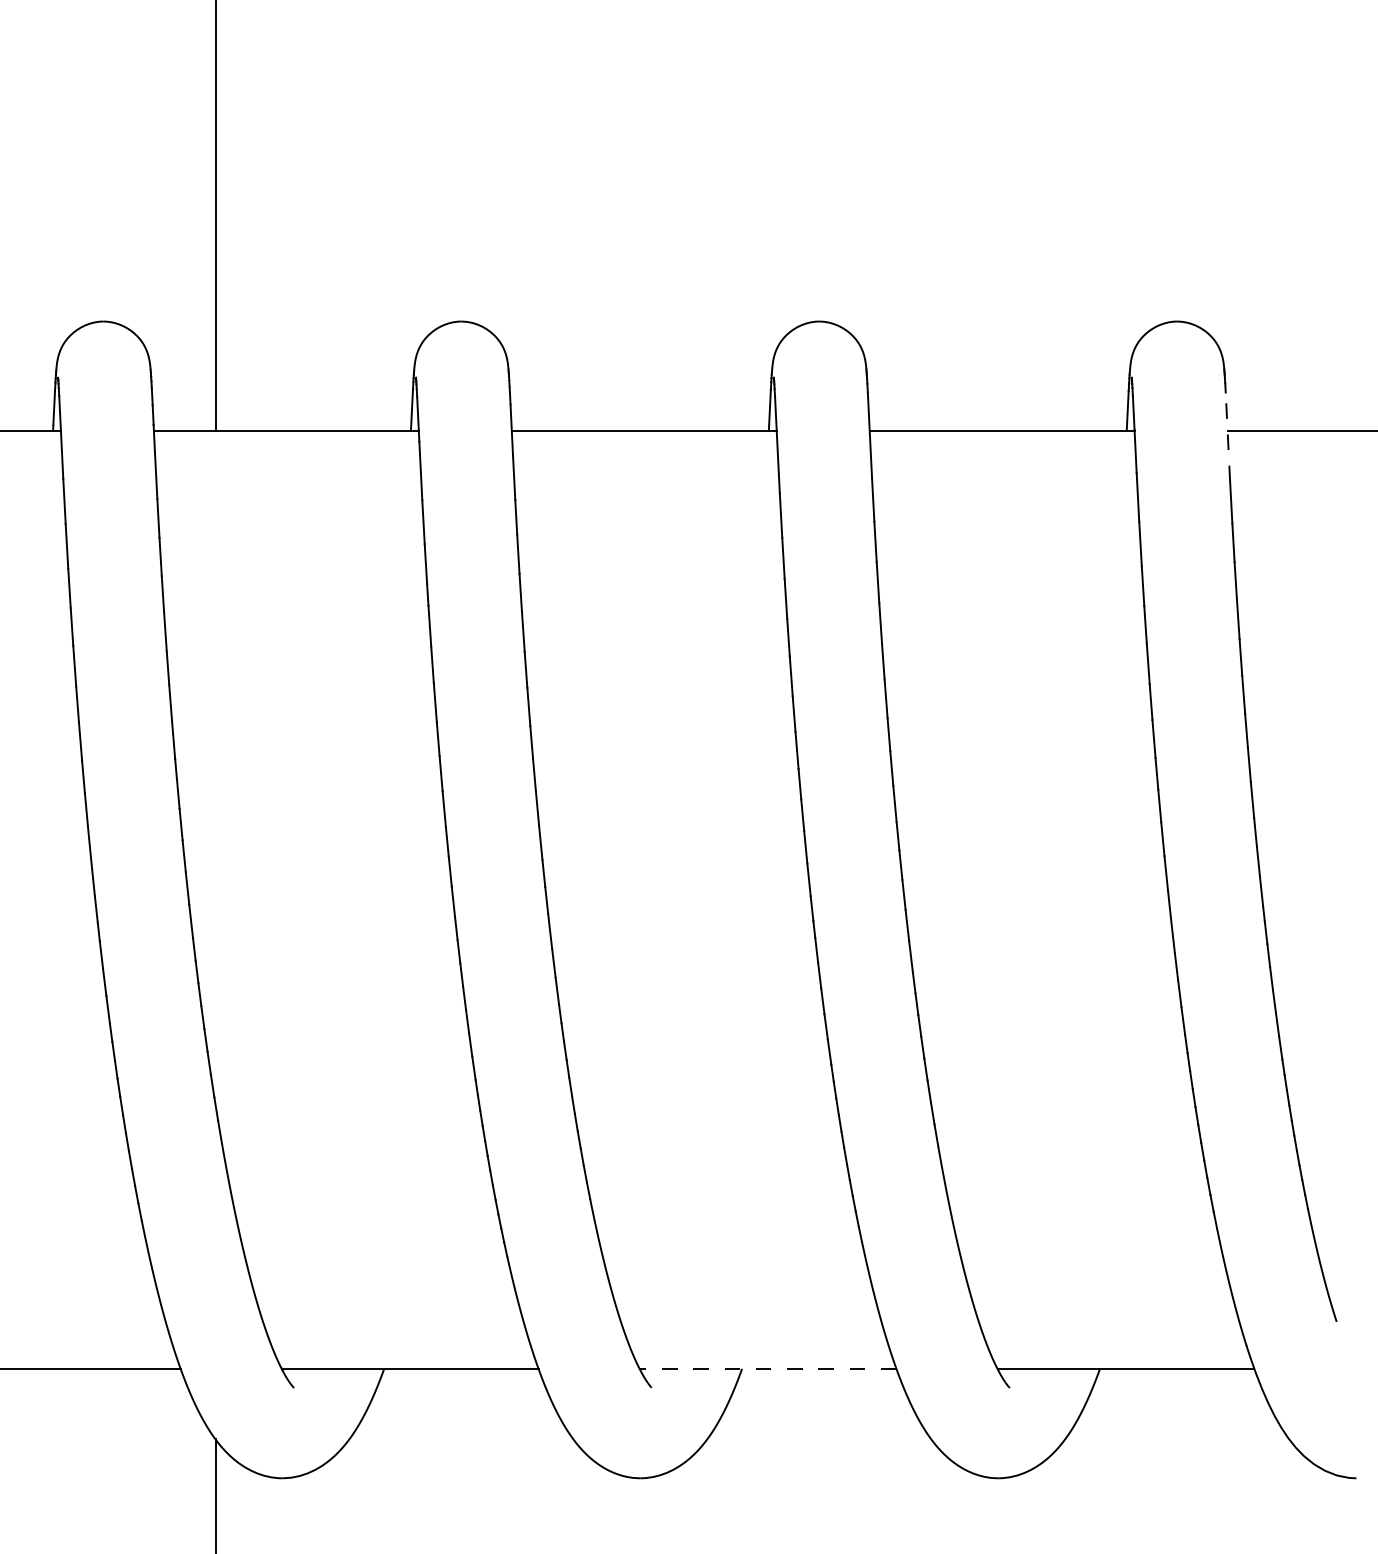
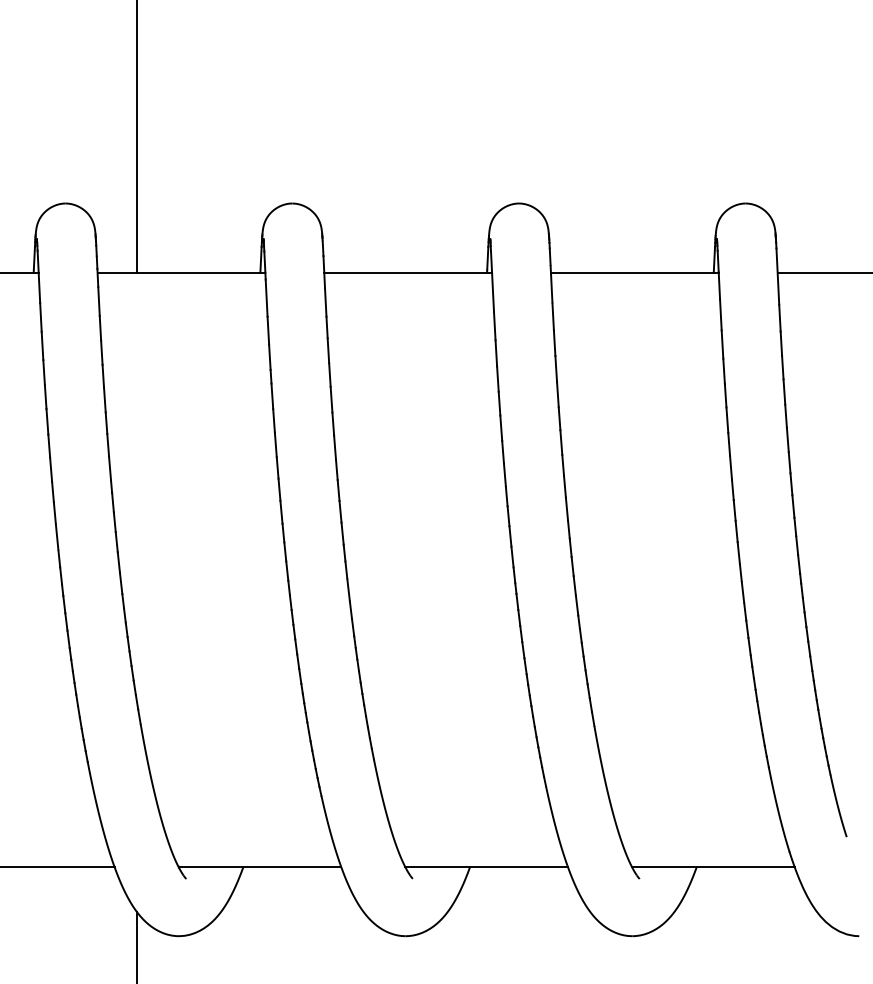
line: (1227, 436) -> (777, 276), dashed -> solid
line: (767, 1368) -> (486, 866), dashed -> solid

